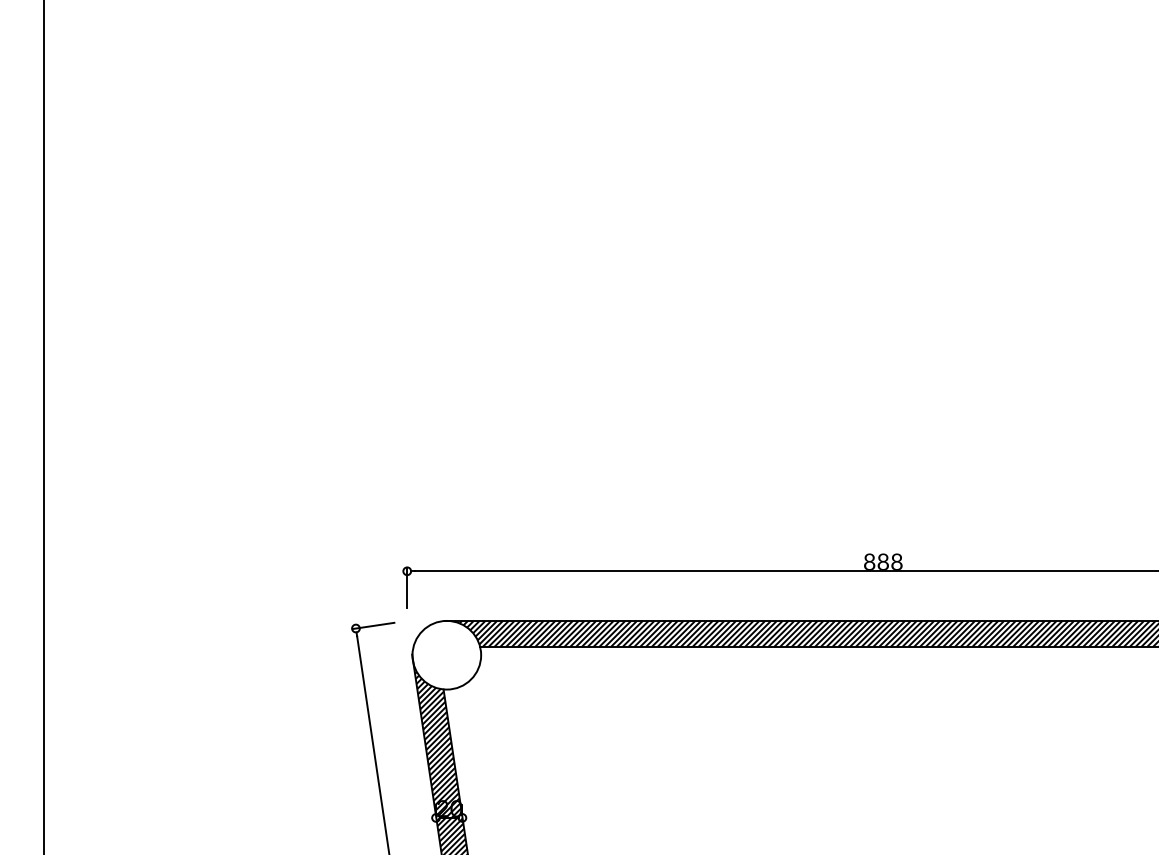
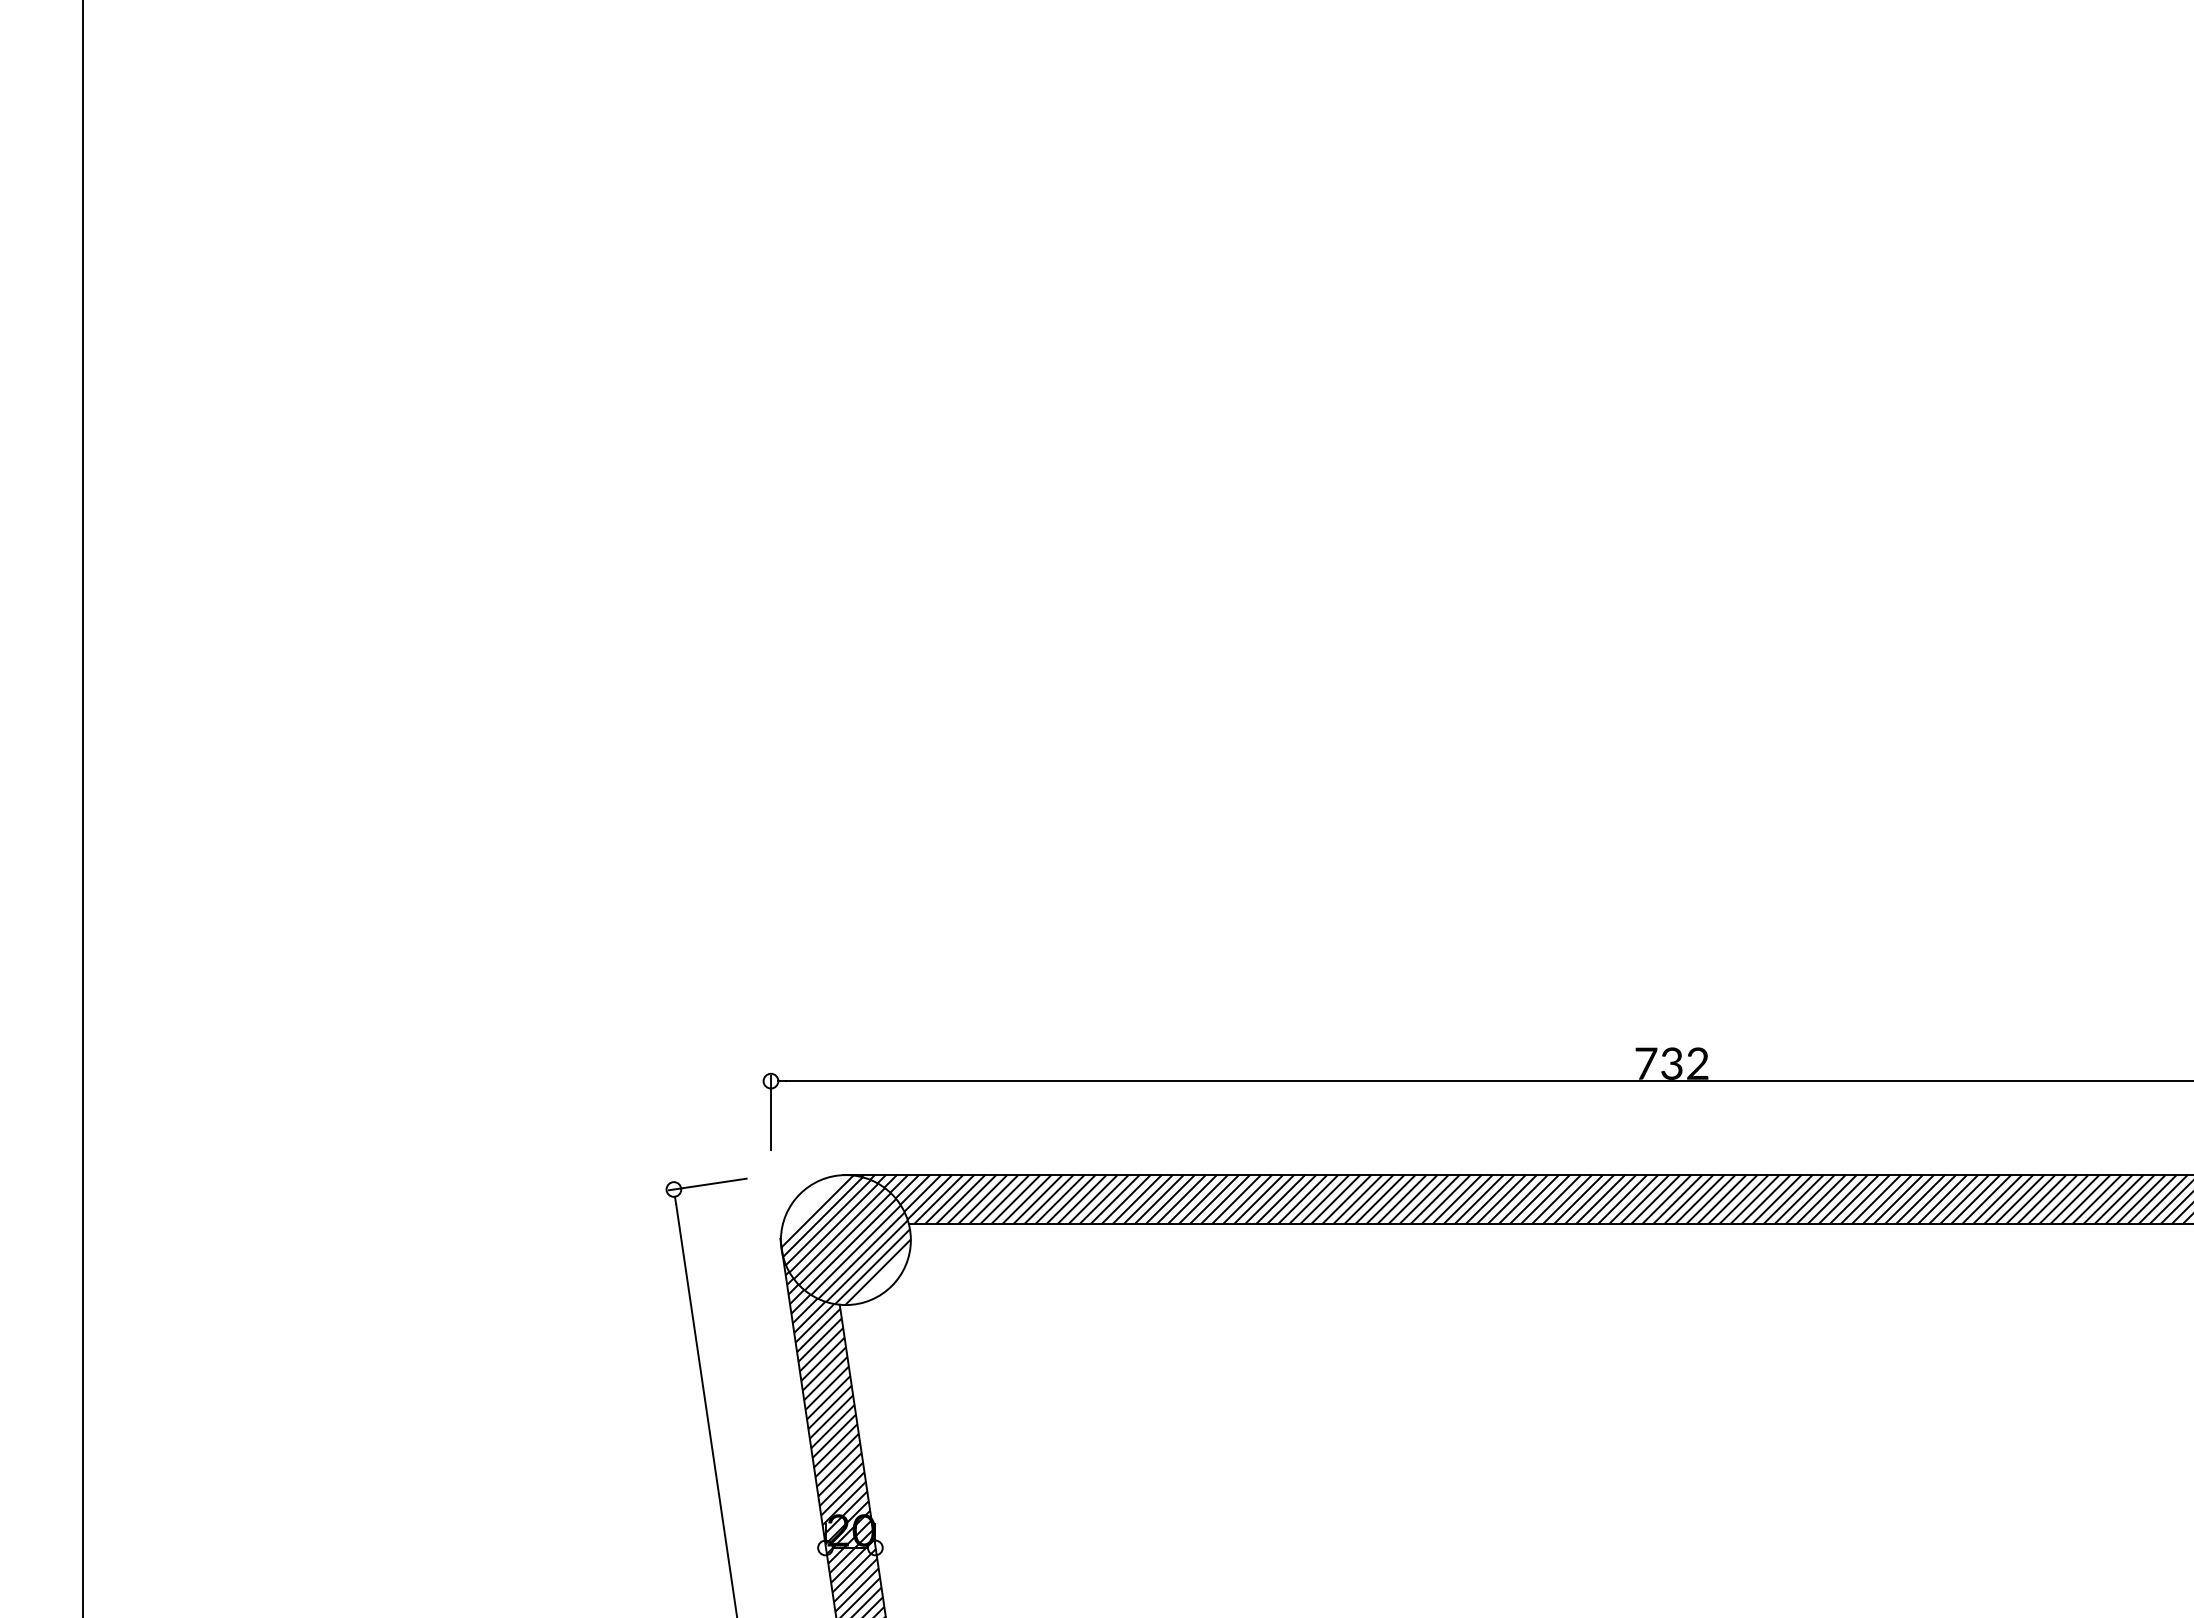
text: (883, 561) -> (1672, 1062), 888 -> 732
hatch: (446, 655) -> (845, 1240), added

